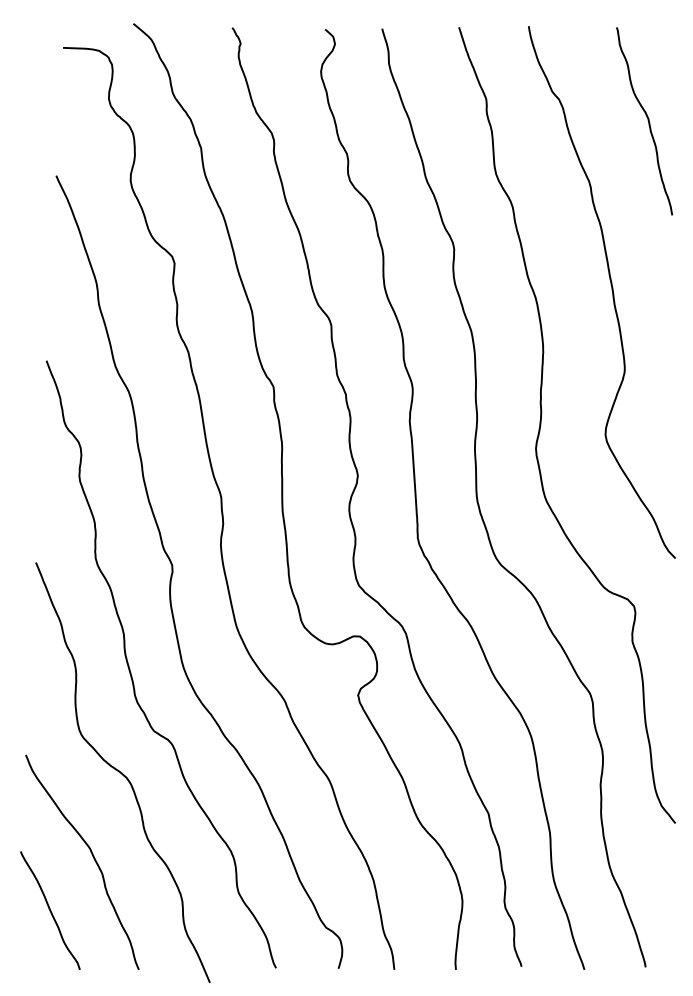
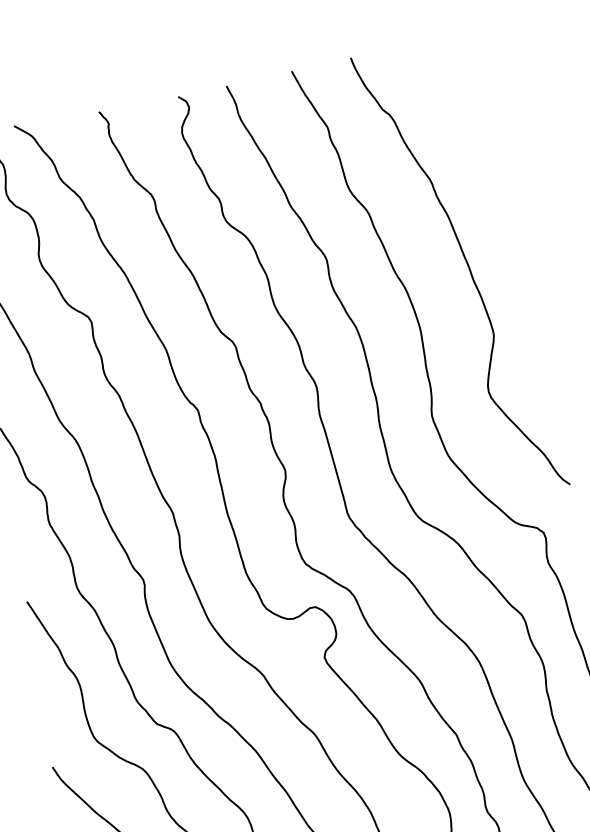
curve: (647, 120) -> (468, 117), removed

